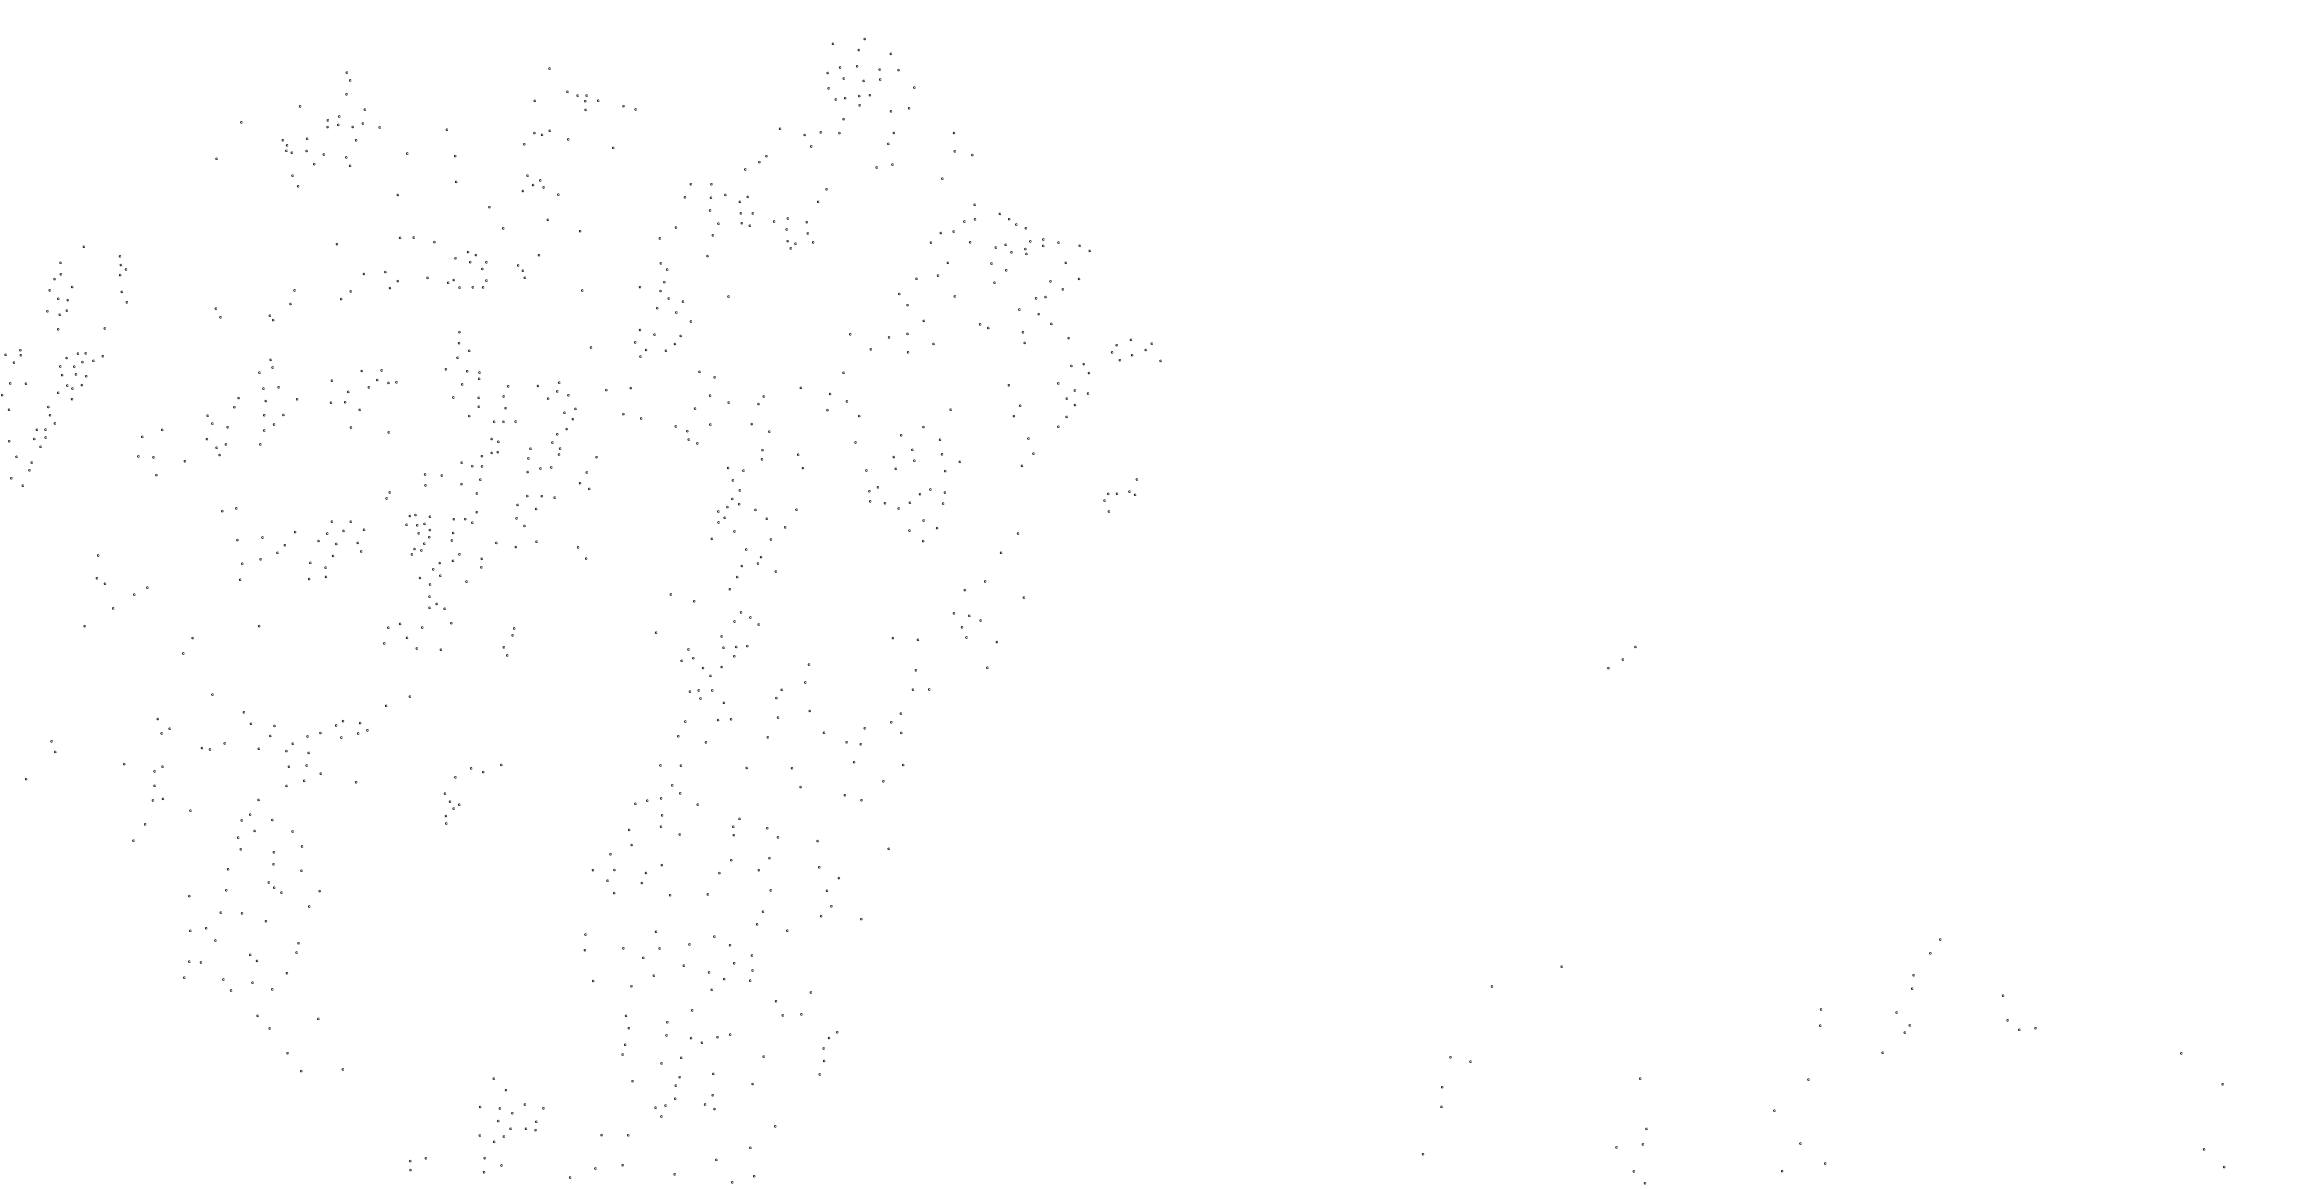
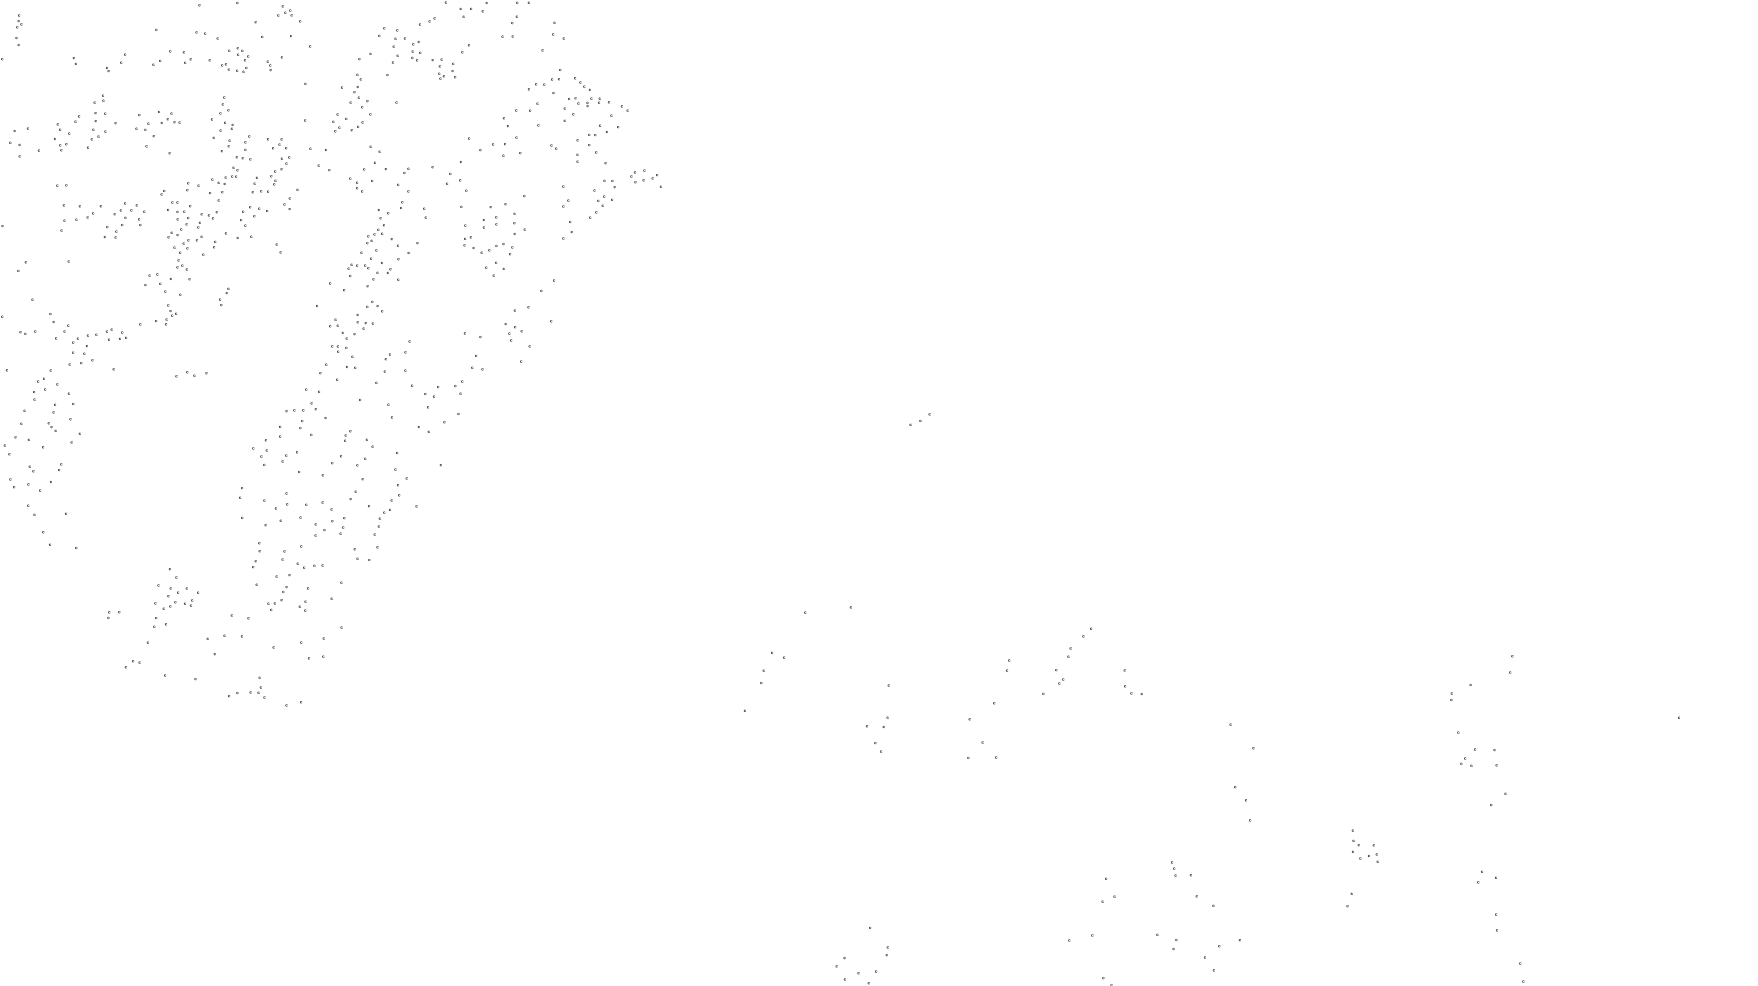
part: (1120, 494) -> (359, 266), moved
part: (420, 532) -> (179, 219), size x1.43
part: (450, 807) -> (170, 314), moved
part: (827, 1053) -> (381, 522), moved

